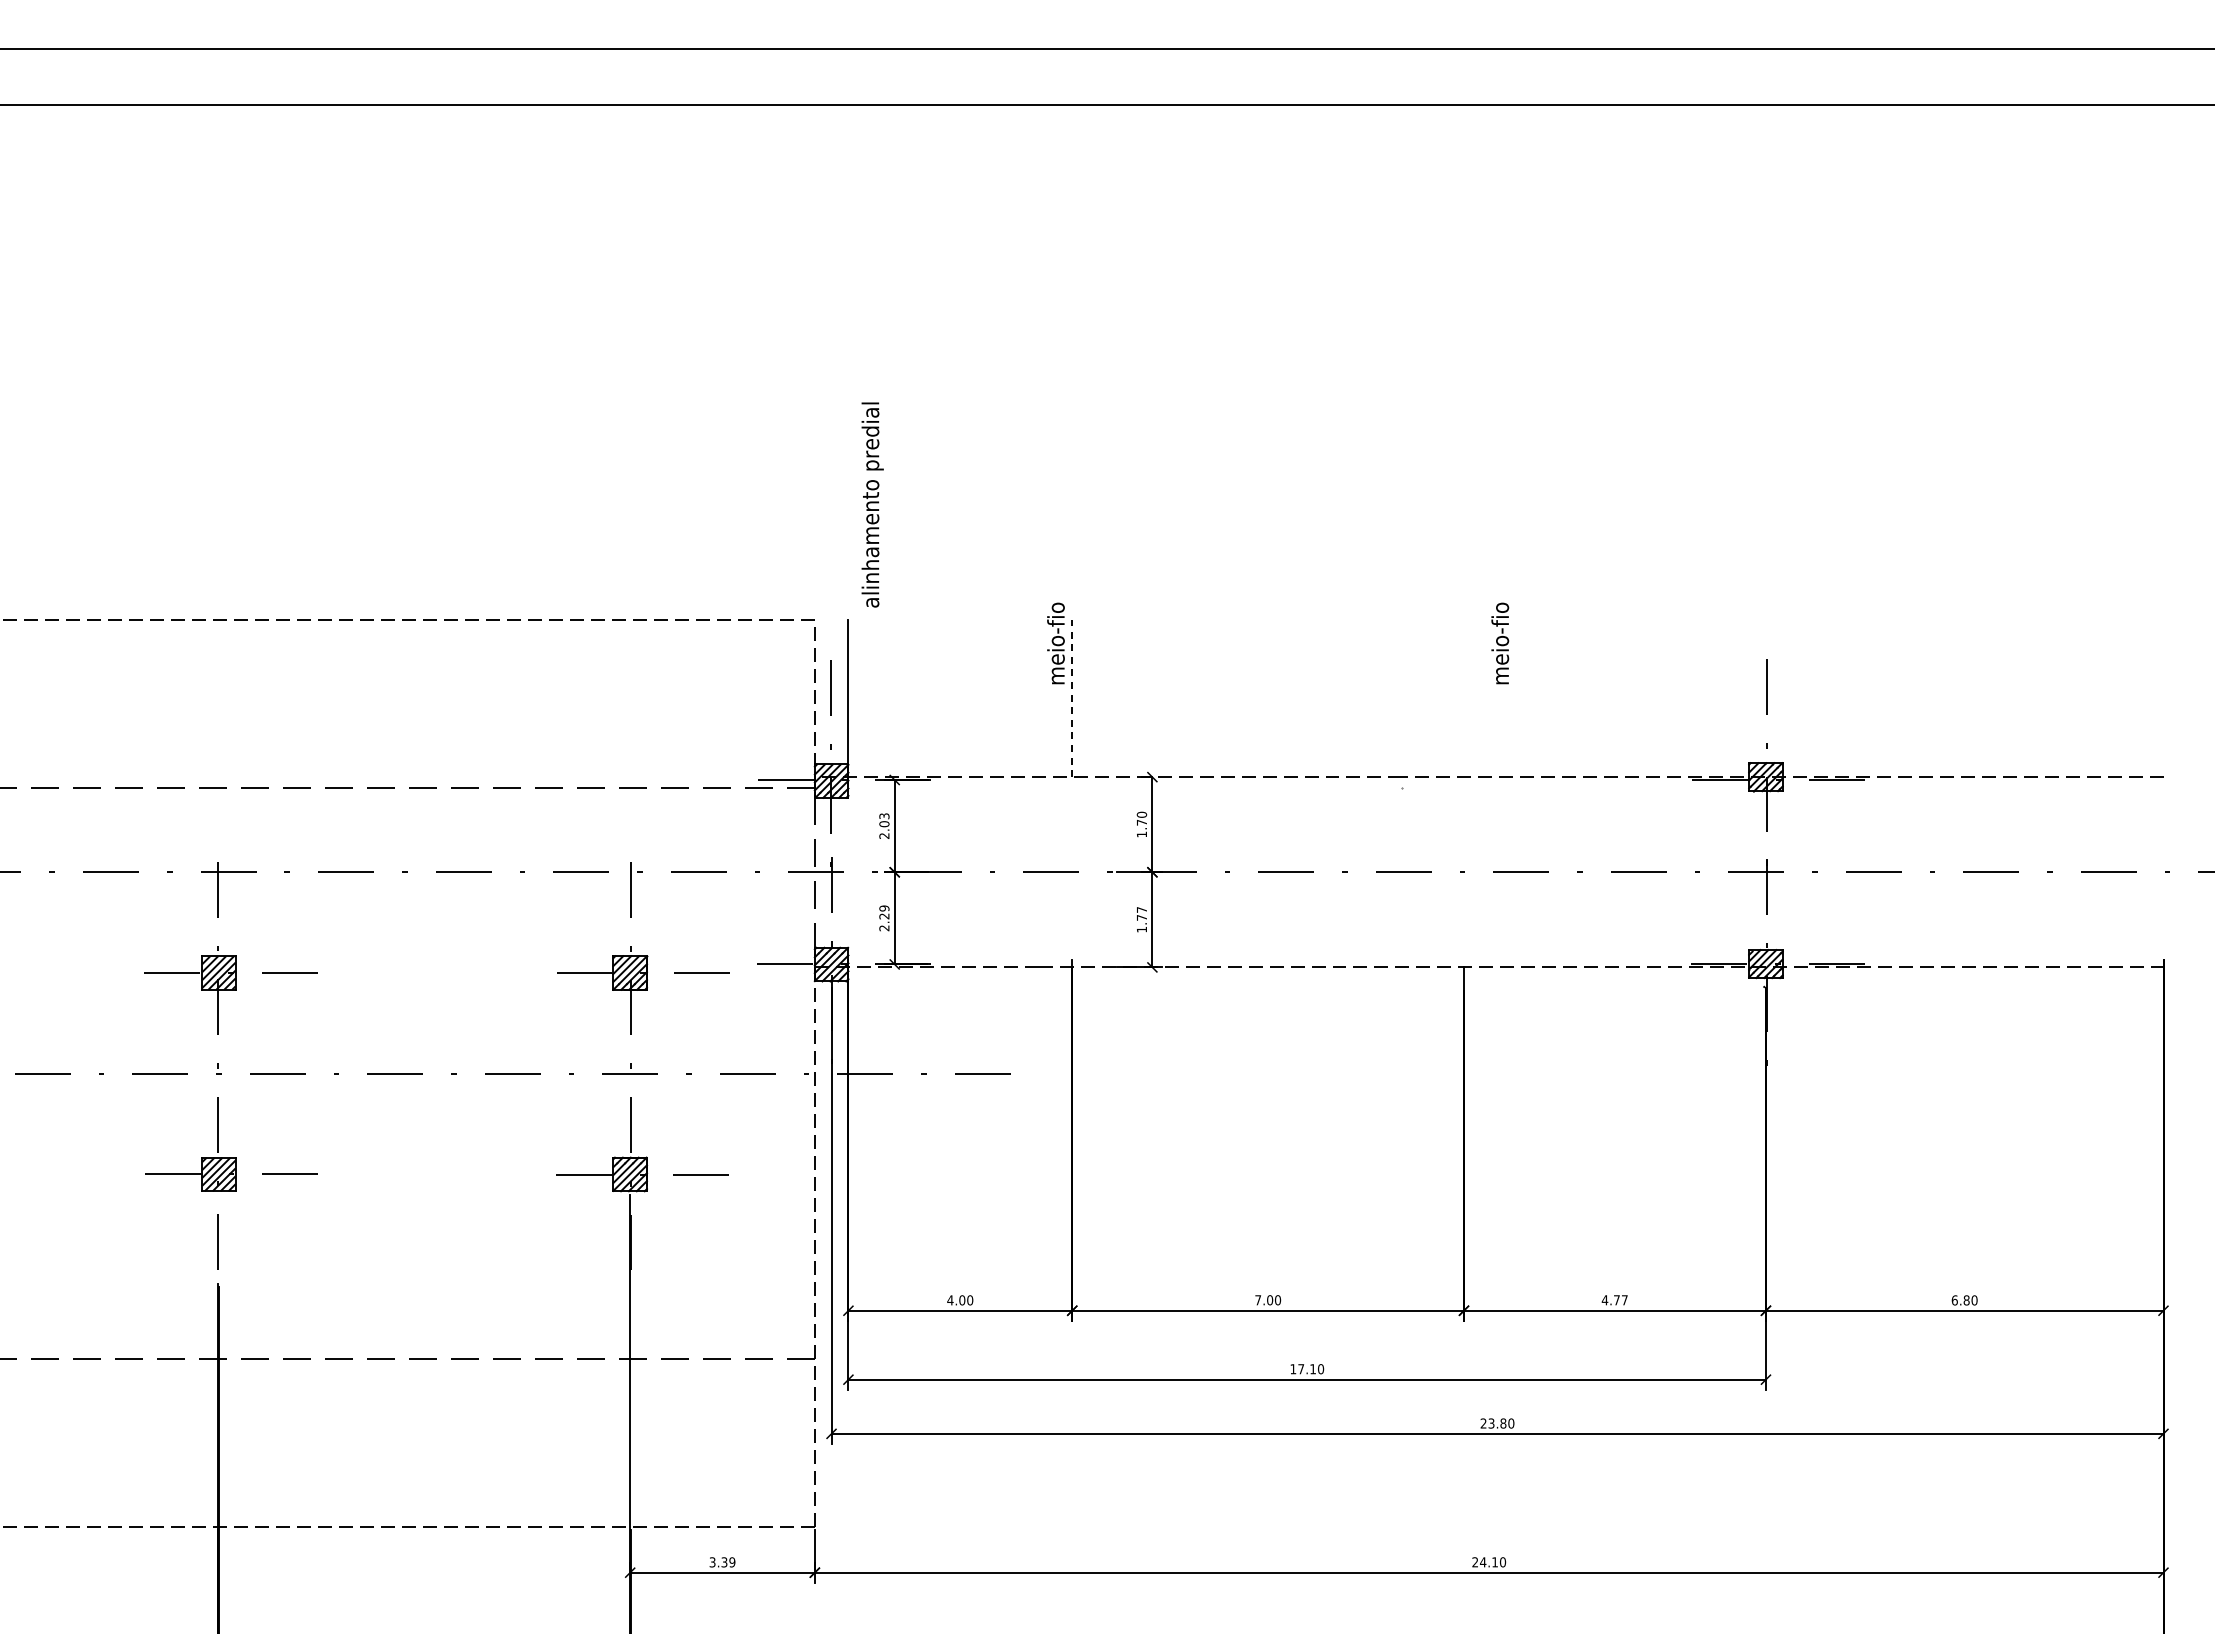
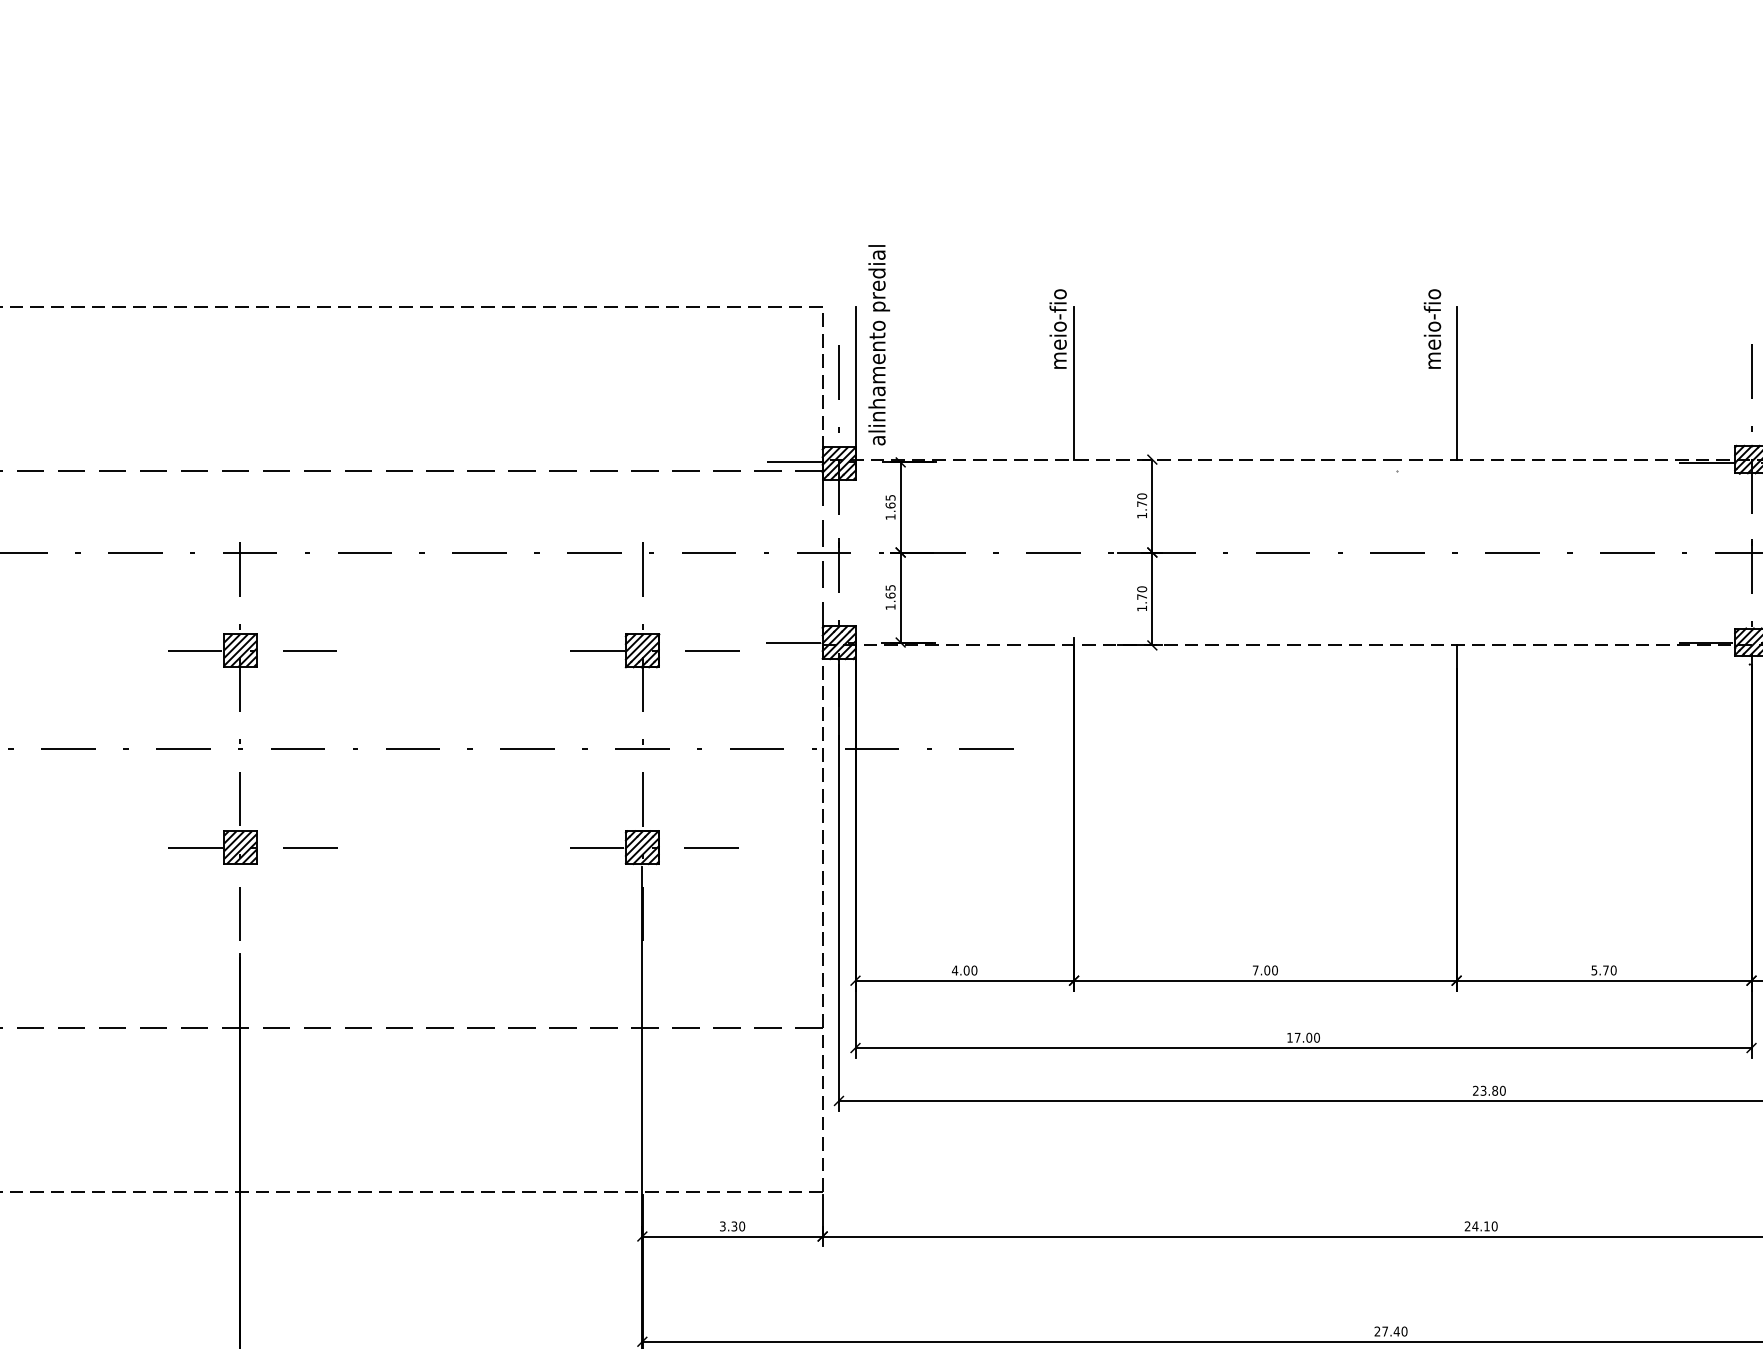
text: (872, 504) -> (878, 344), moved
text: (1500, 643) -> (1432, 329), moved
line: (1072, 698) -> (1074, 382), dashed -> solid
line: (1463, 698) -> (1456, 382), added
text: (884, 825) -> (890, 506), 2.03 -> 1.65
text: (1141, 909) -> (1141, 588), 1.77 -> 1.70
text: (884, 918) -> (890, 597), 2.29 -> 1.65
text: (1614, 1300) -> (1603, 970), 4.77 -> 5.70
text: (1313, 1369) -> (1309, 1038), 17.10 -> 17.00
text: (732, 1562) -> (742, 1226), 3.39 -> 3.30

